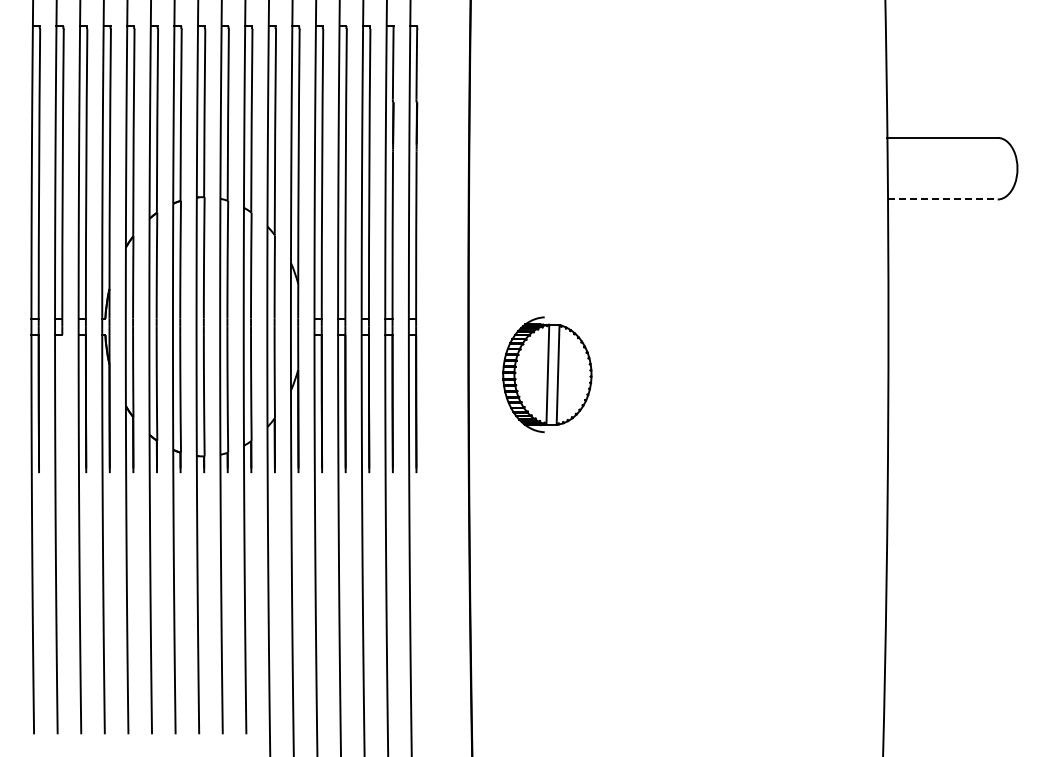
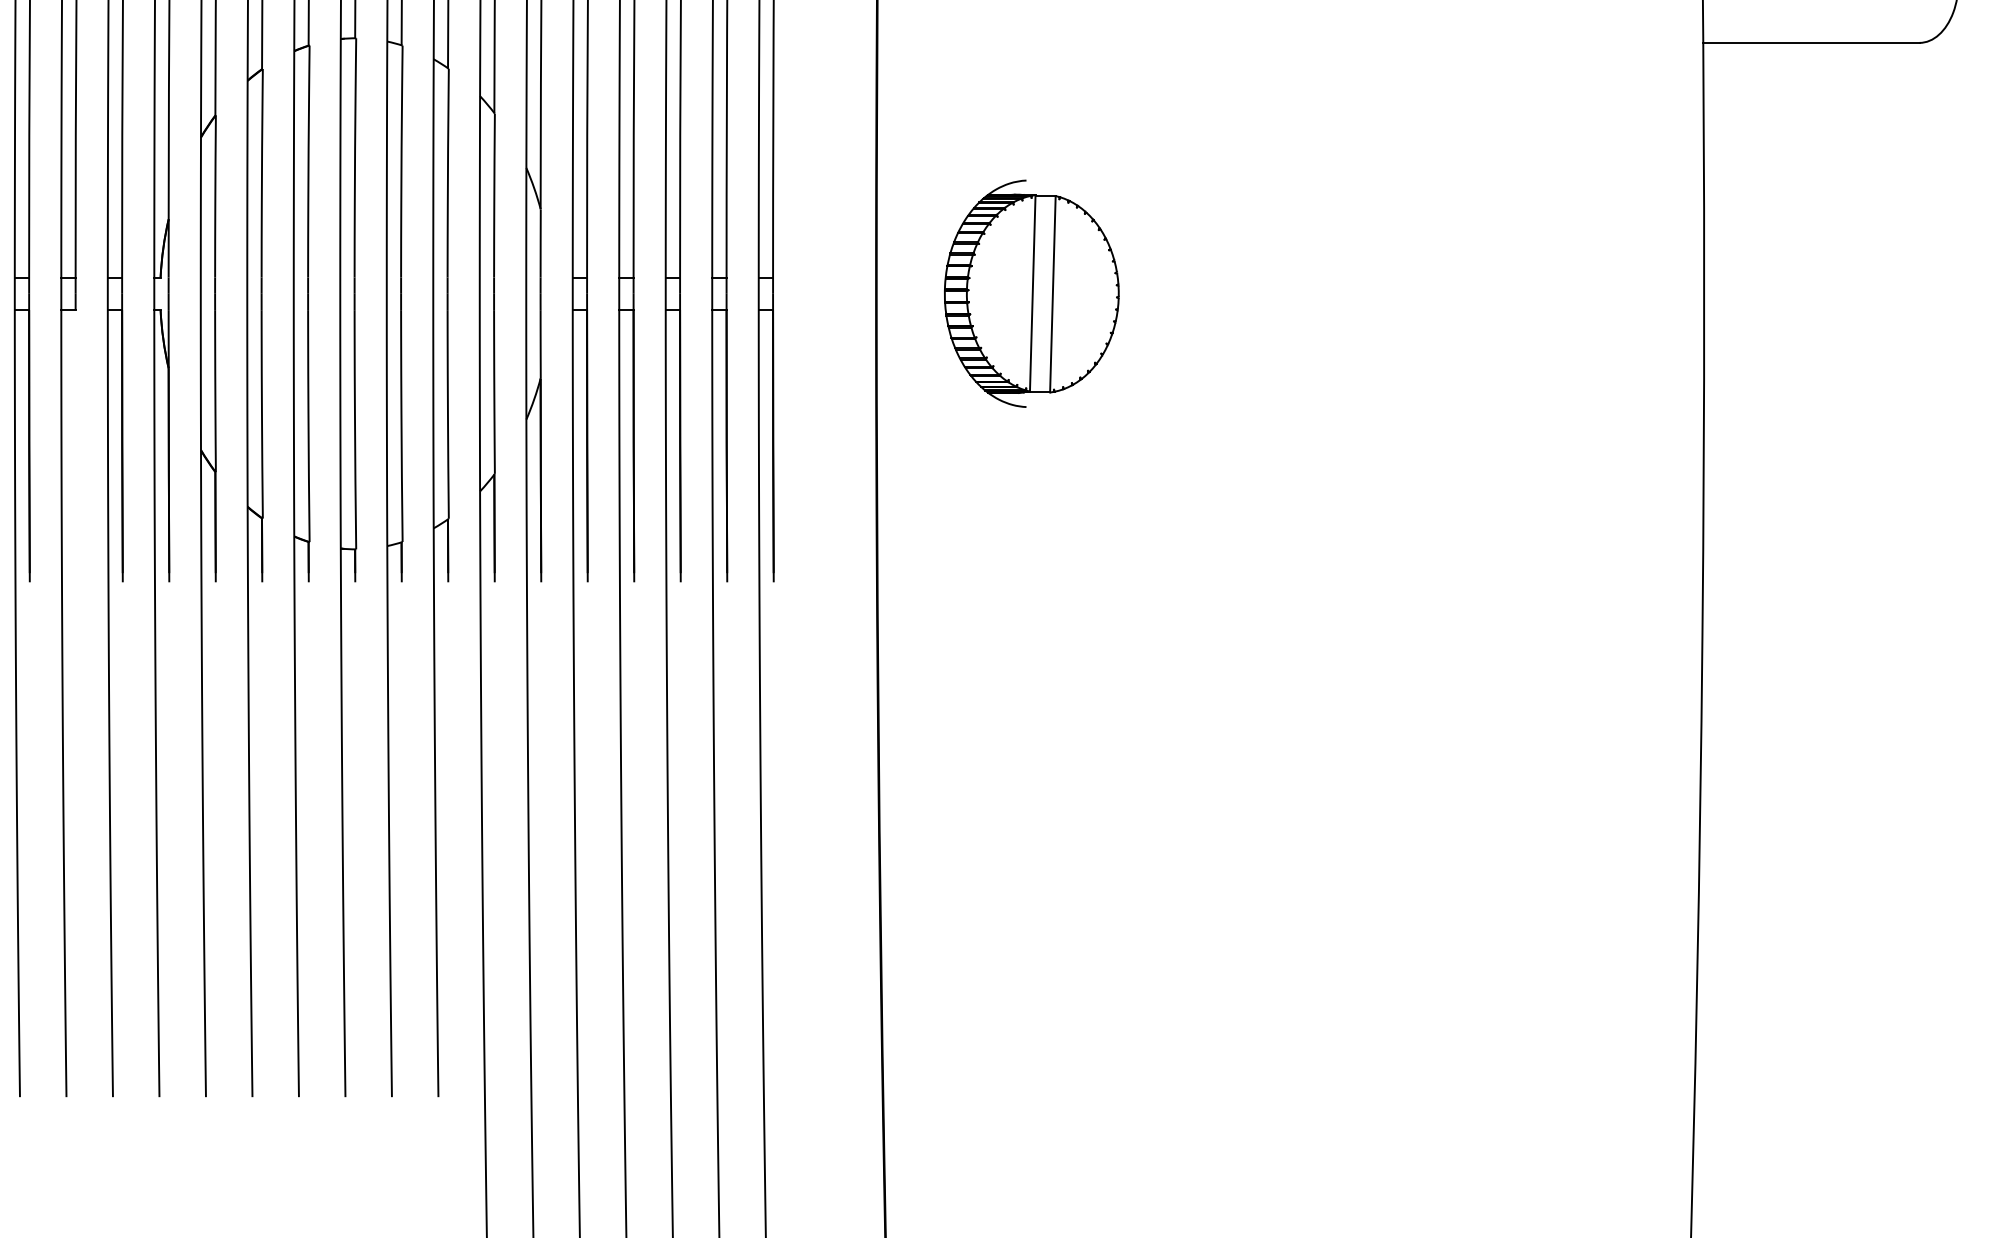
line: (942, 199) -> (1810, 42), dashed -> solid
part: (547, 374) -> (1032, 293), moved

